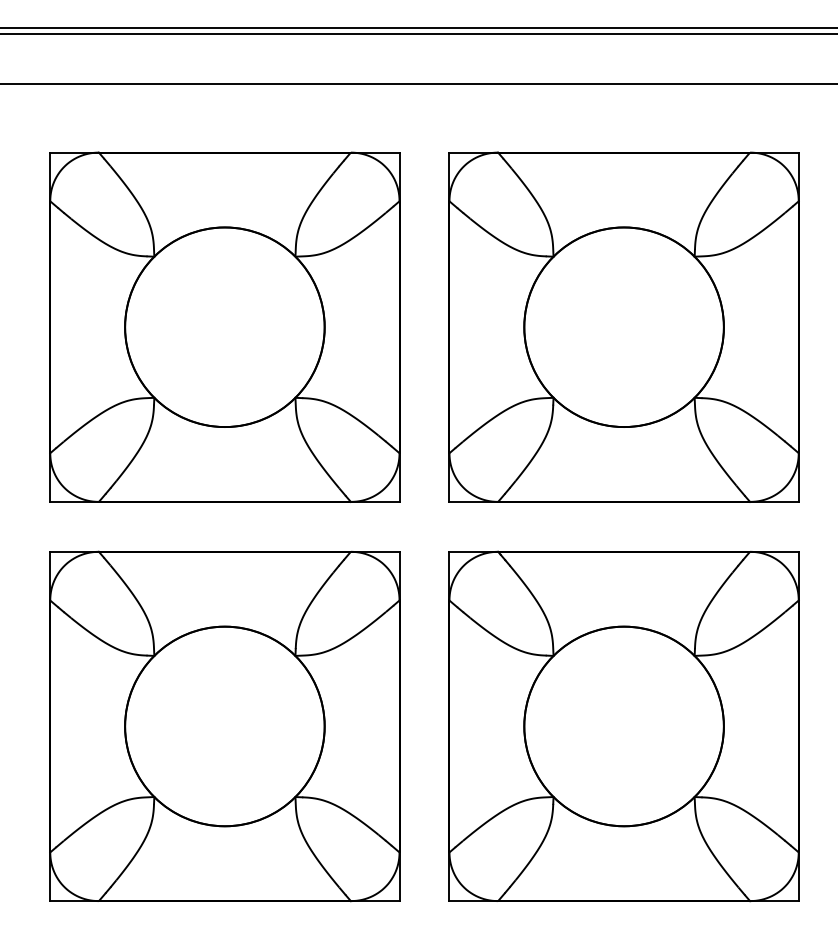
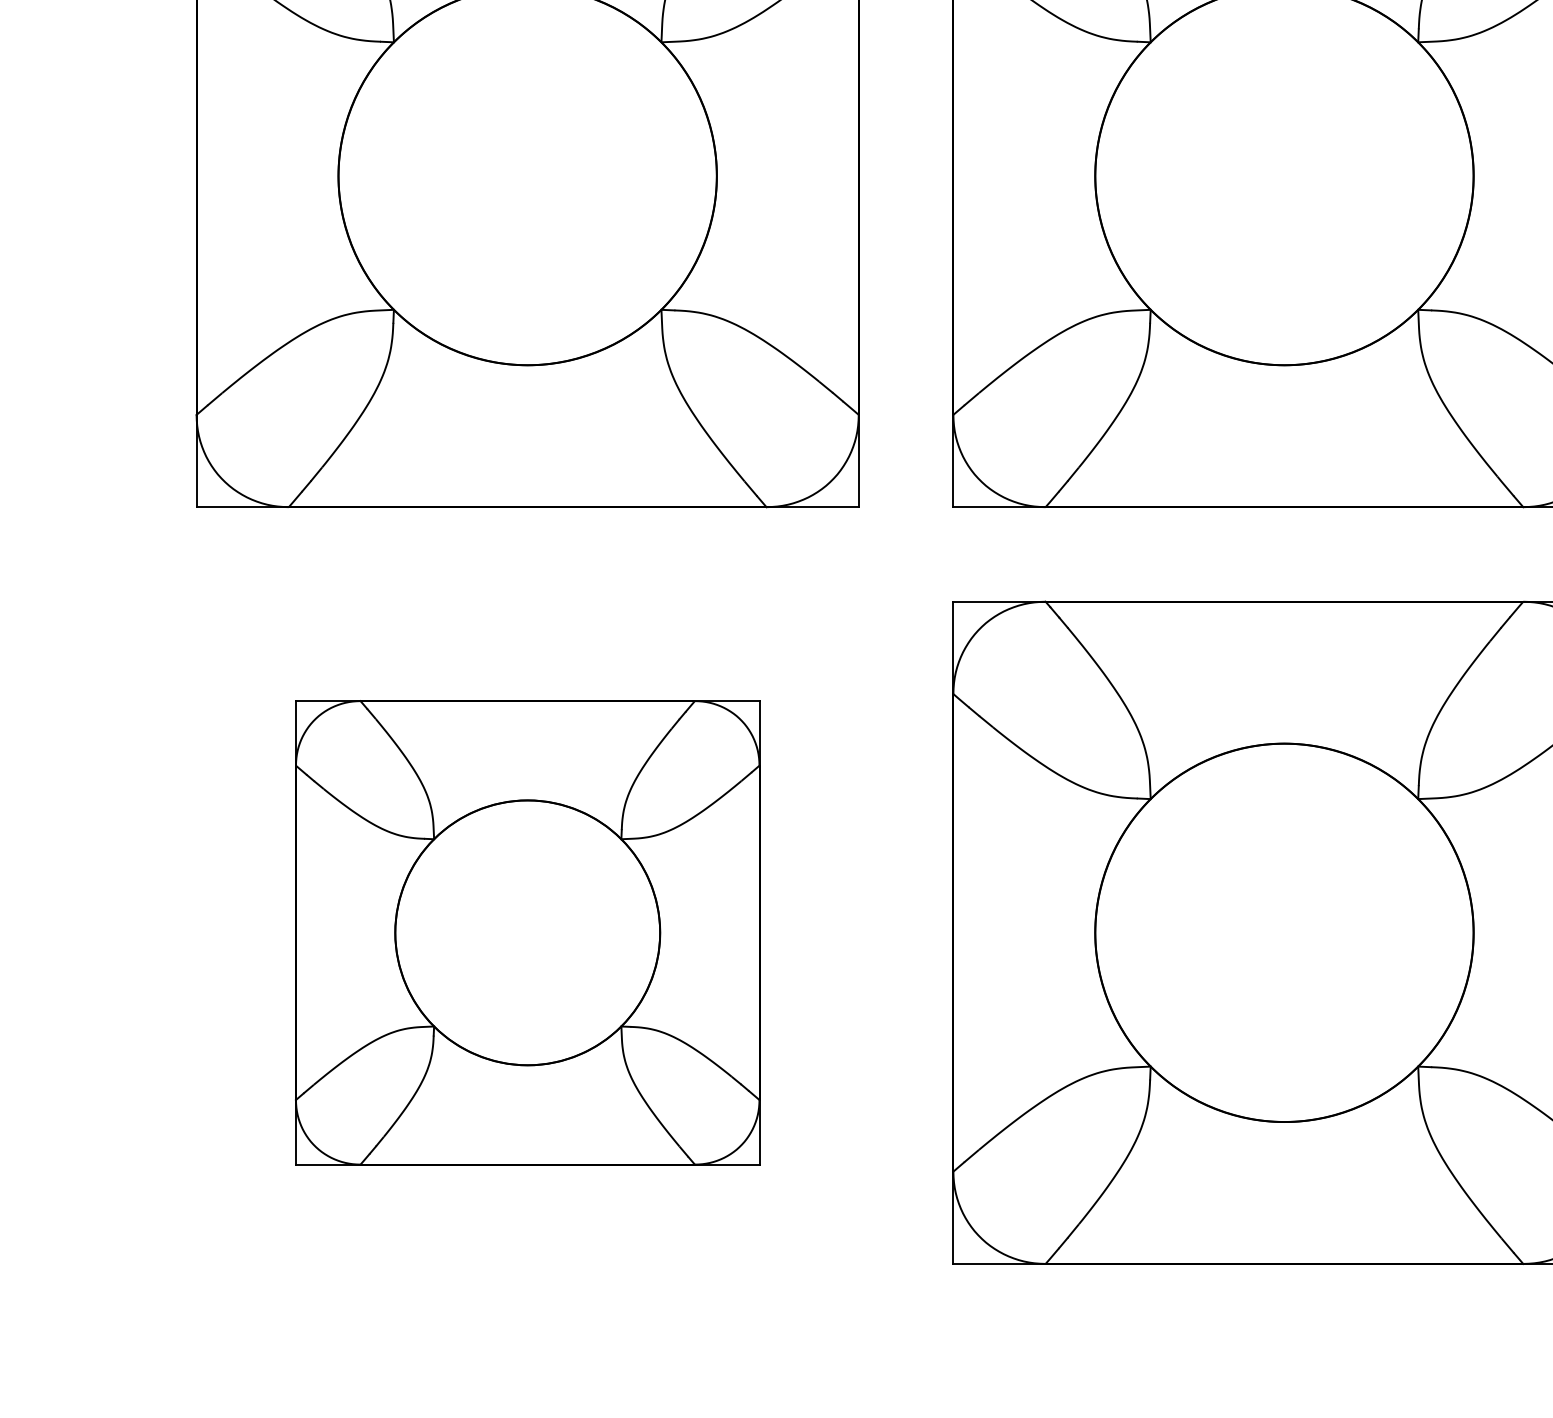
part: (224, 726) -> (526, 932), size x0.7

